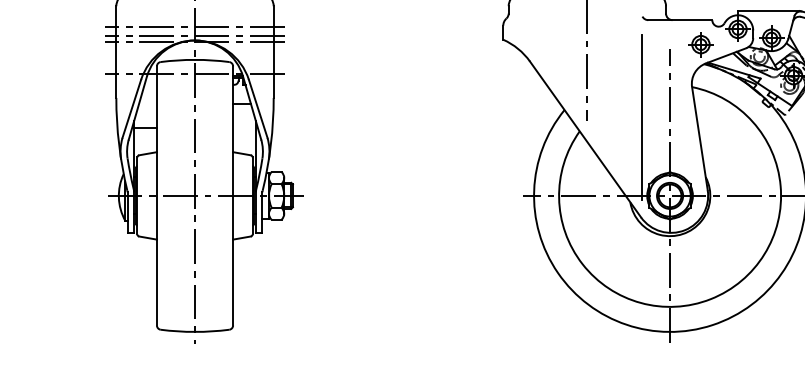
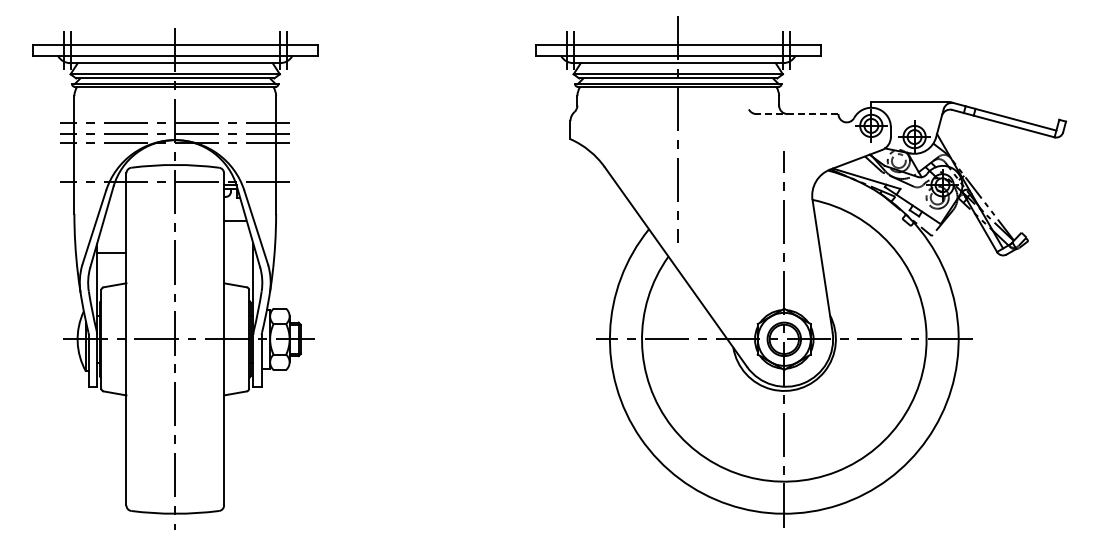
line: (679, 20) -> (796, 114), solid -> dashed
part: (700, 44) -> (823, 145), removed
line: (642, 117) -> (748, 238), removed

